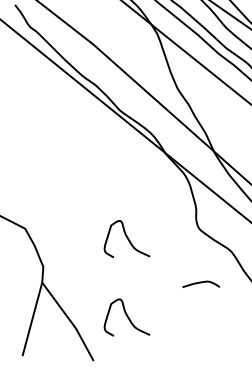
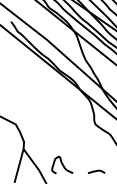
curve: (127, 239) -> (62, 129), removed
curve: (201, 283) -> (96, 171), moved

